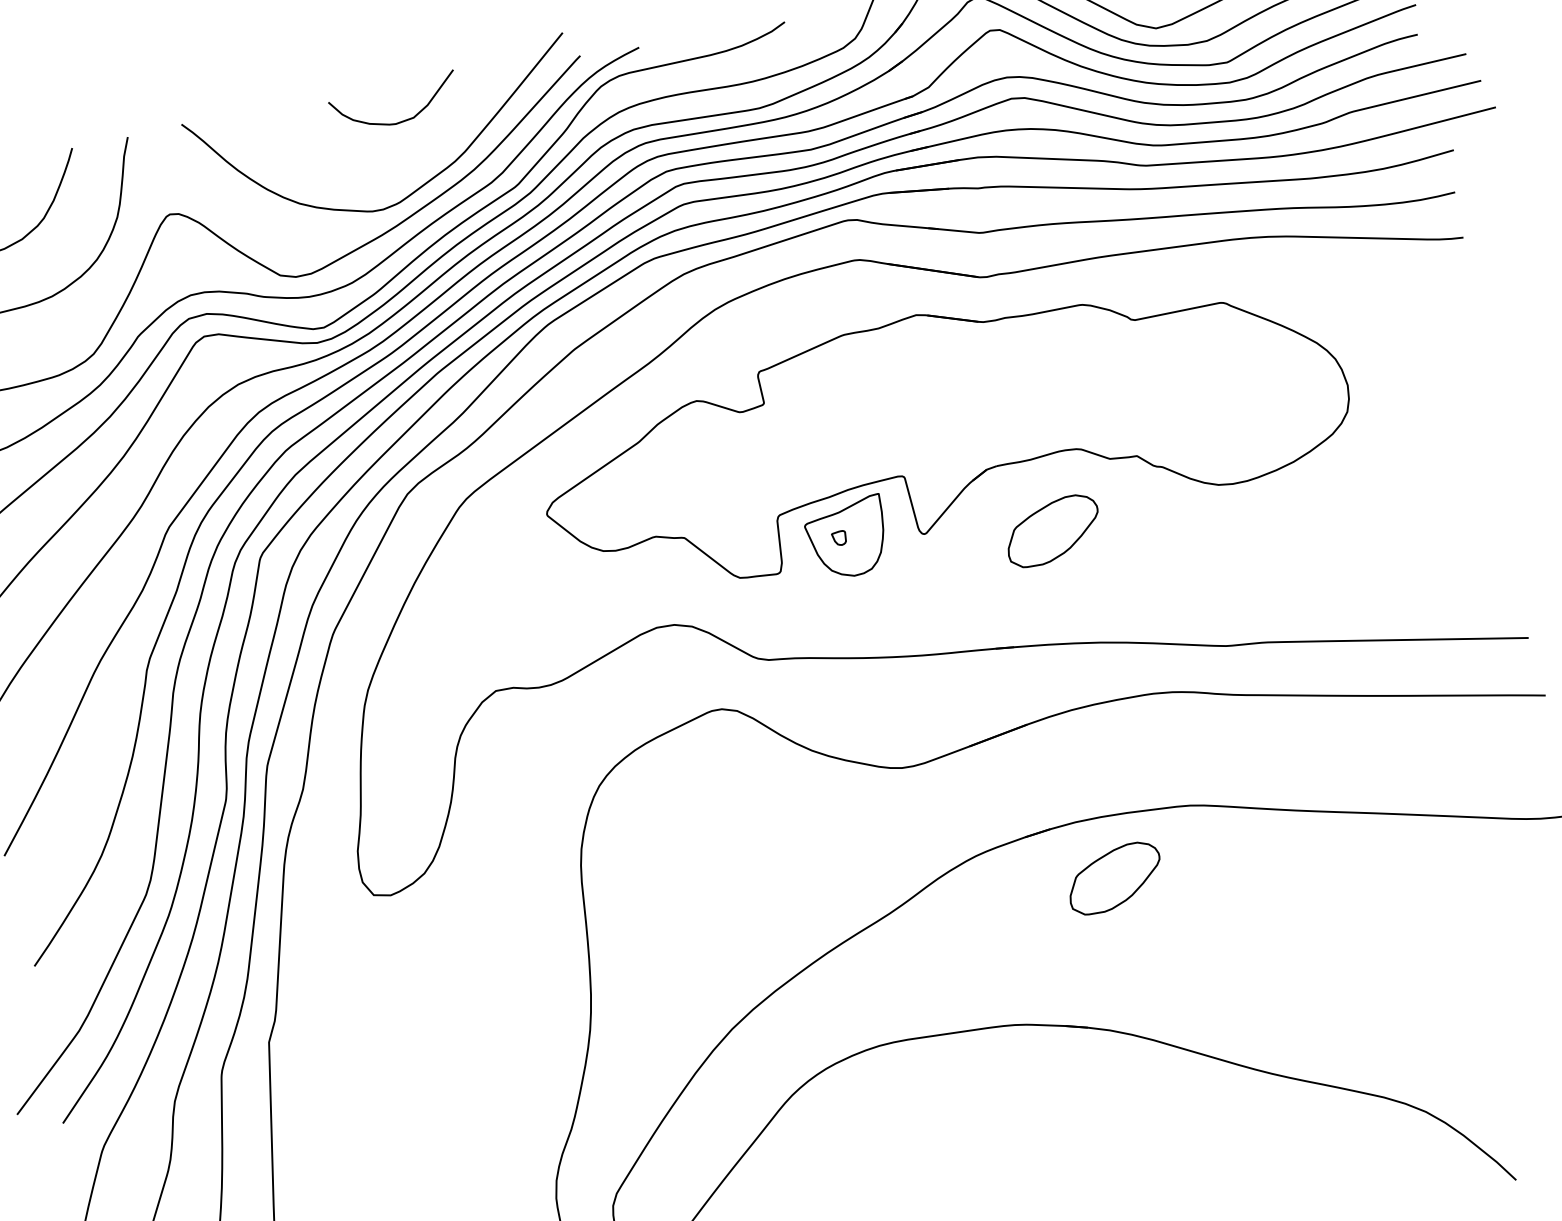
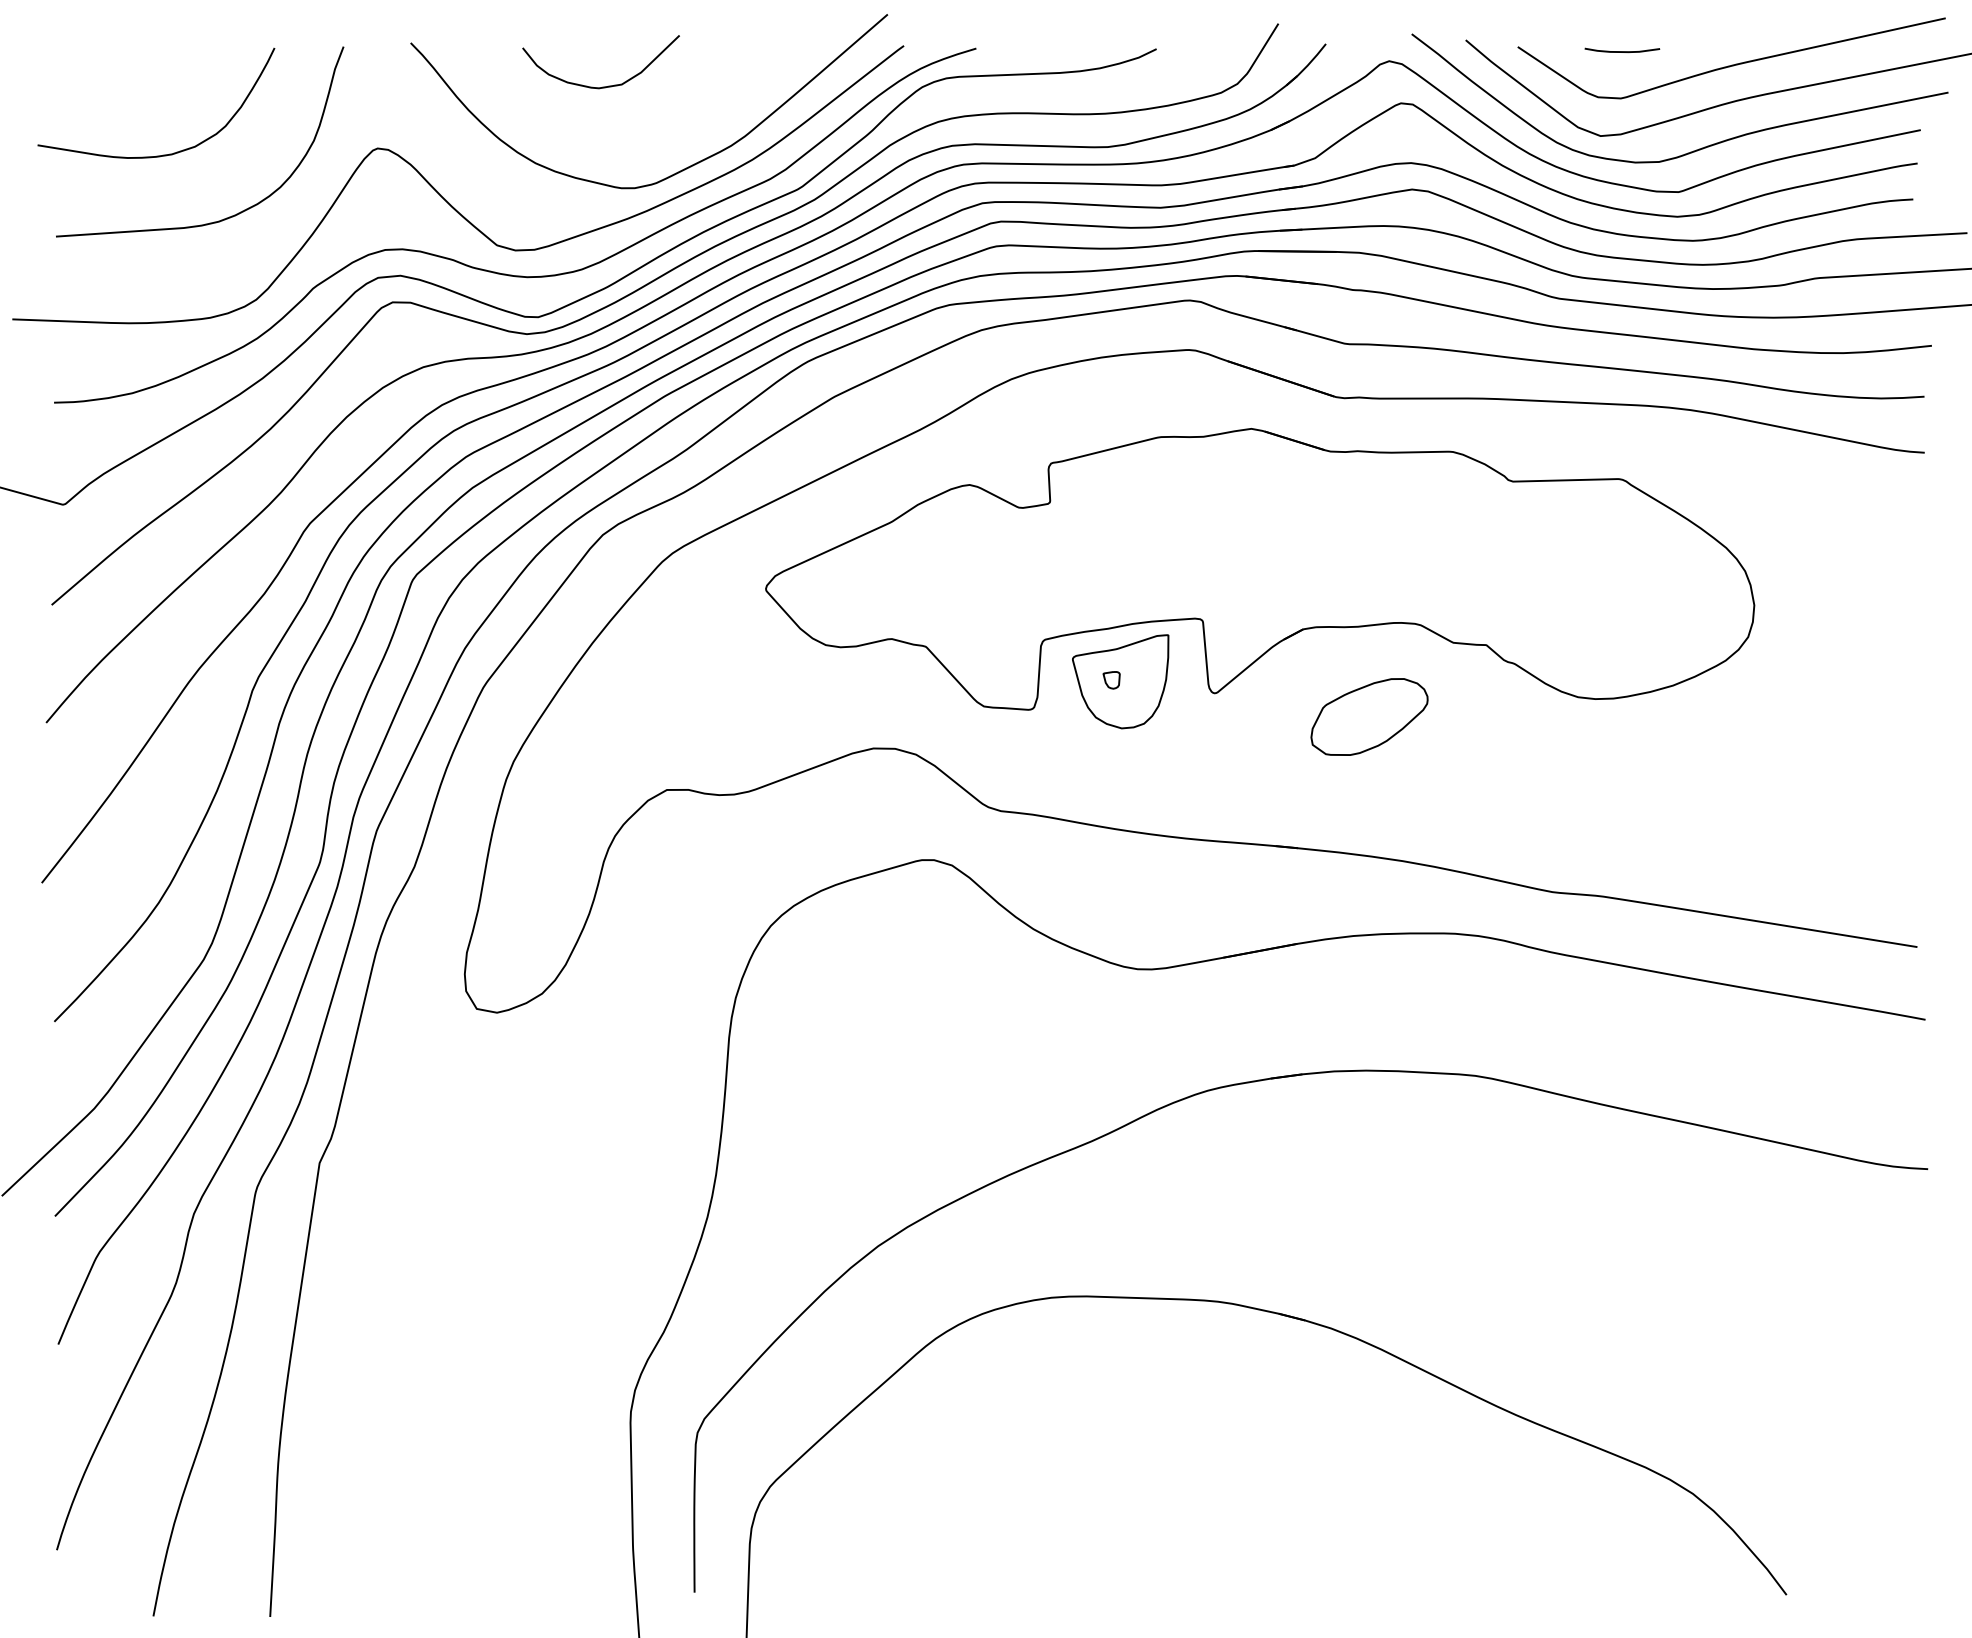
curve: (398, 122) -> (602, 86), moved
part: (1114, 877) -> (1369, 1146), removed

